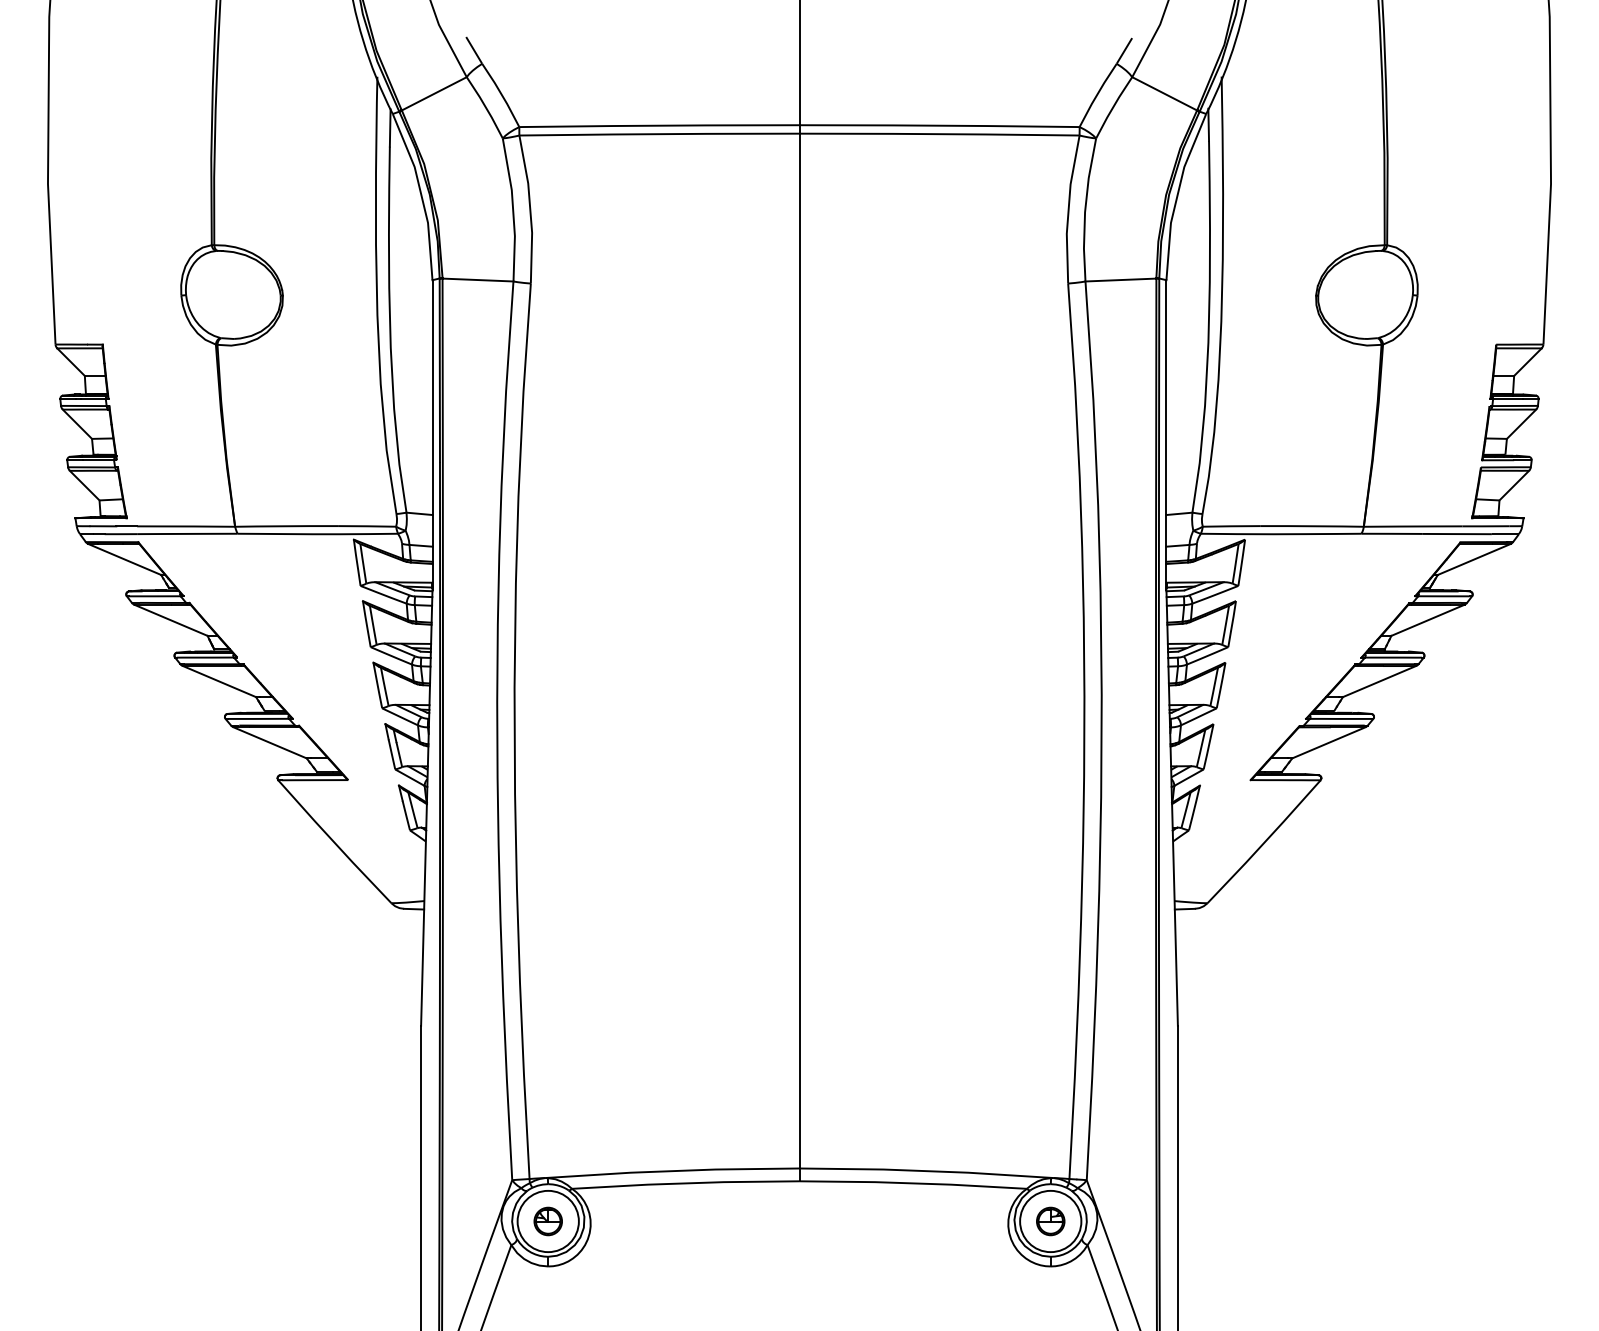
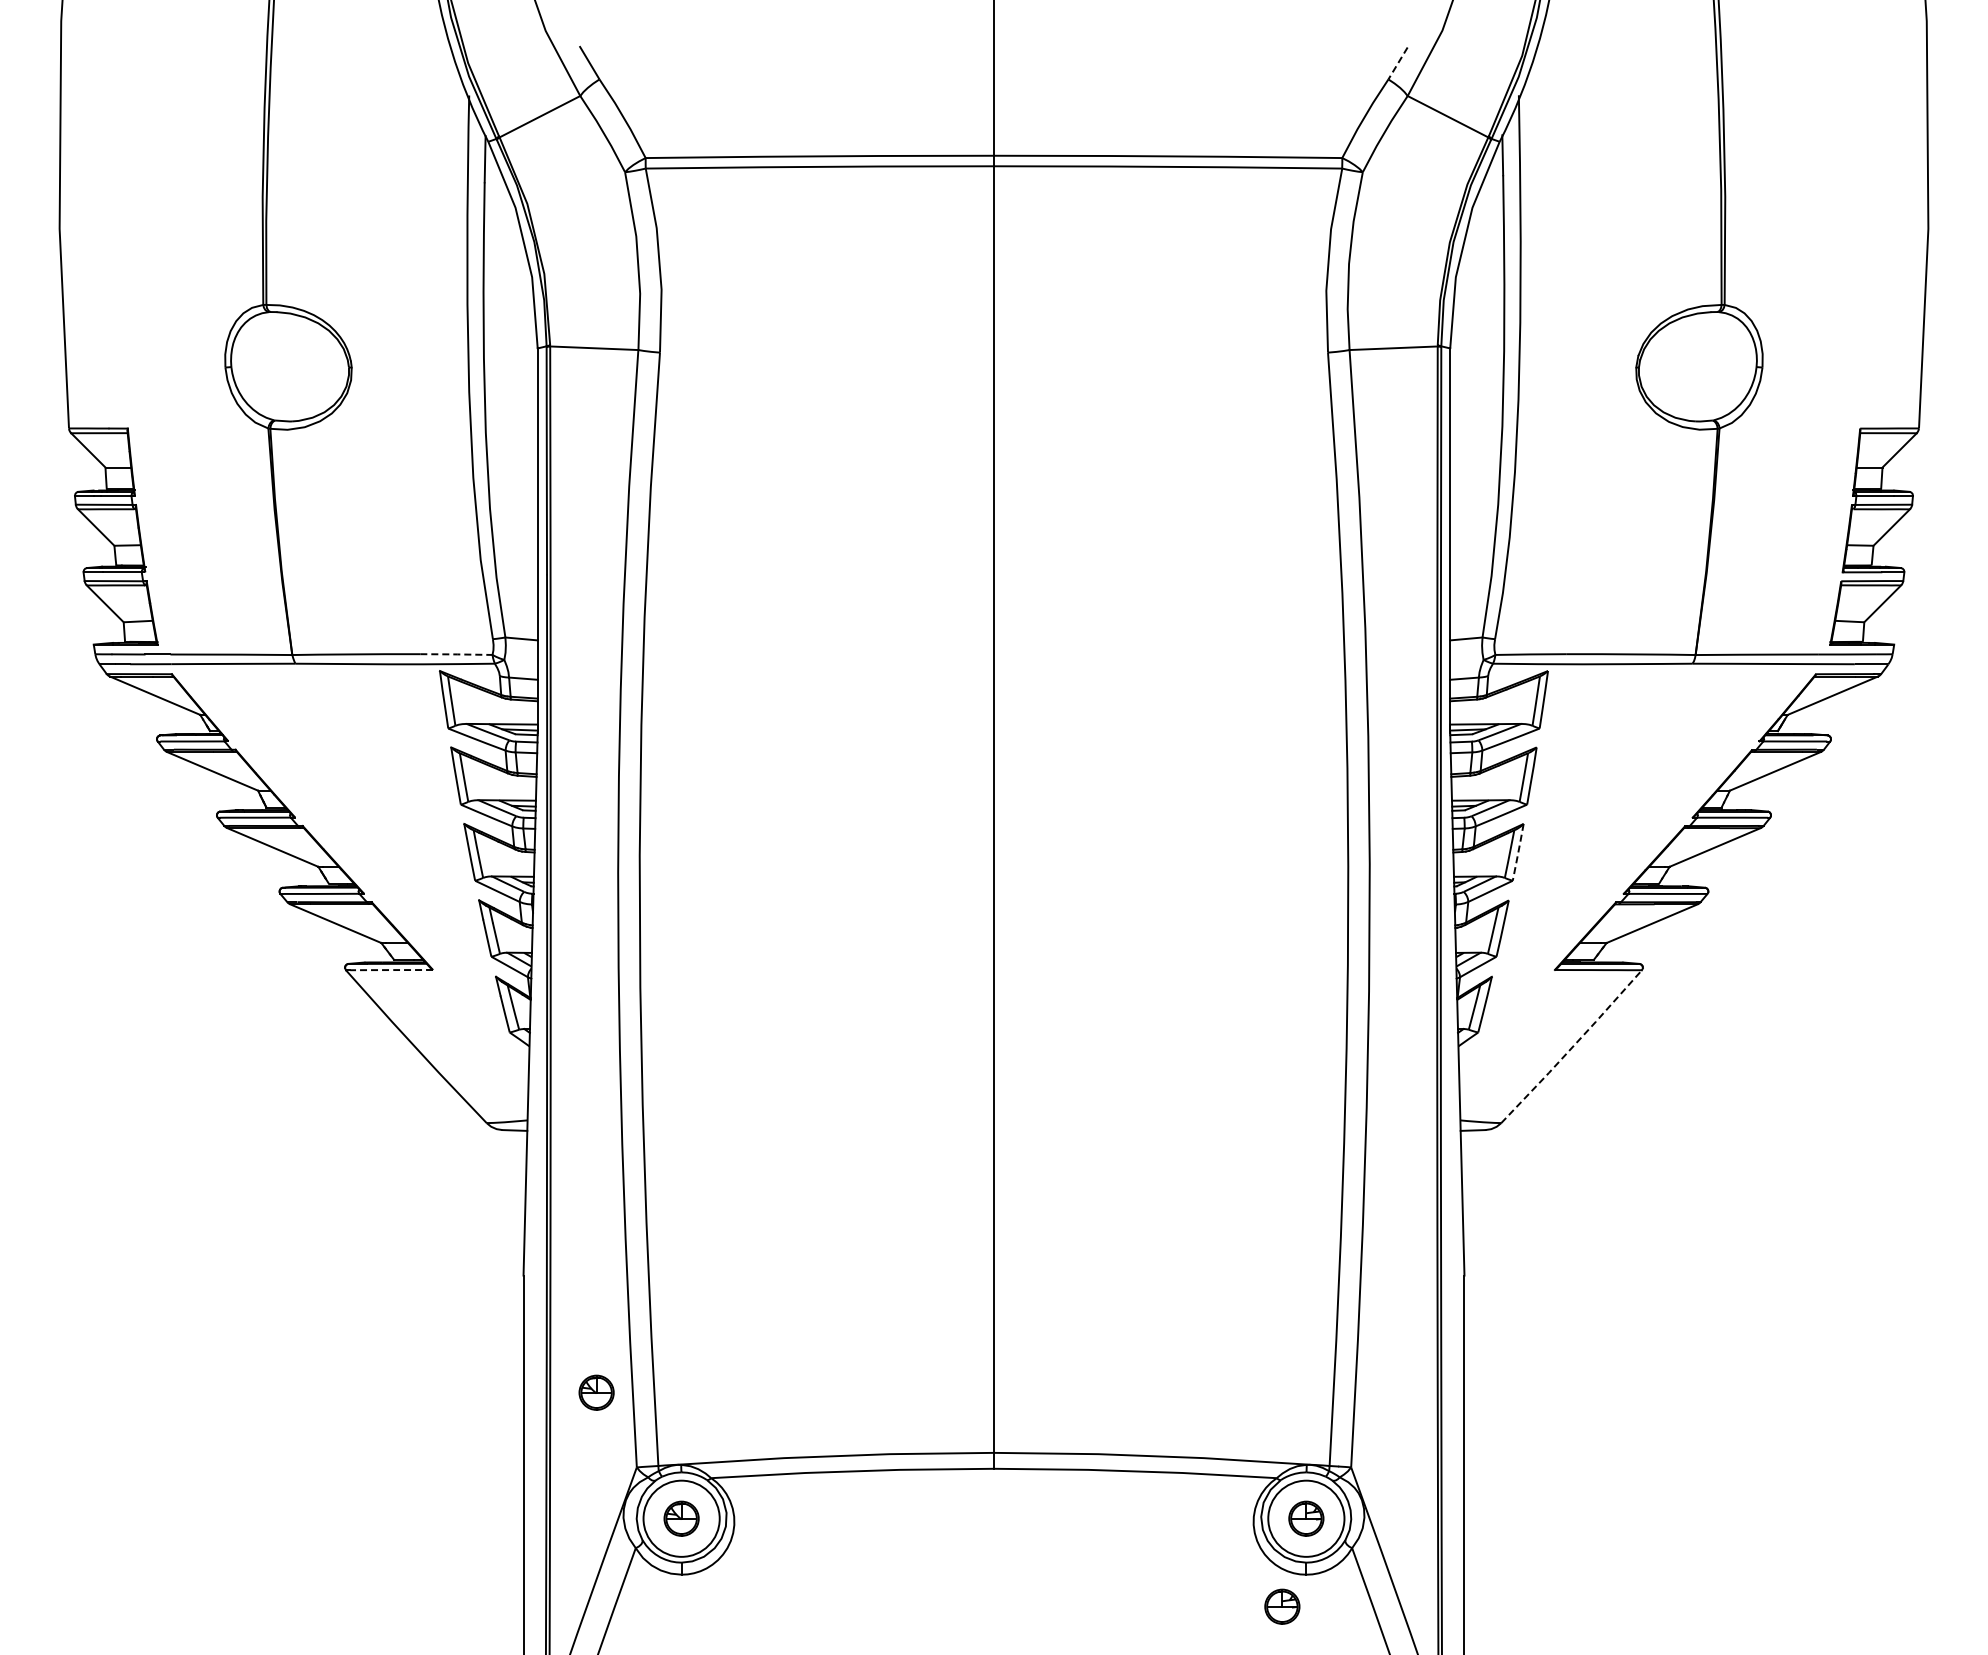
line: (1124, 51) -> (1398, 63), solid -> dashed
line: (367, 526) -> (457, 654), solid -> dashed
line: (1221, 685) -> (1518, 852), solid -> dashed
line: (314, 780) -> (391, 970), solid -> dashed
line: (1264, 842) -> (1572, 1047), solid -> dashed
part: (479, 1119) -> (596, 1392), added
part: (1031, 1292) -> (1282, 1606), added

